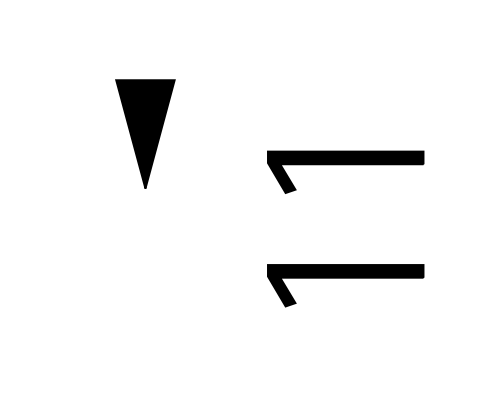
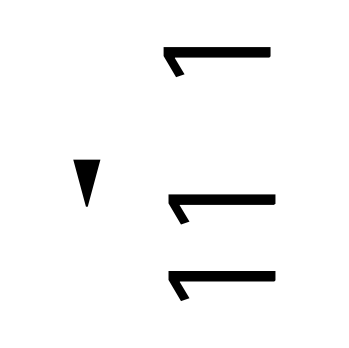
part: (145, 132) -> (86, 182), size x0.62

